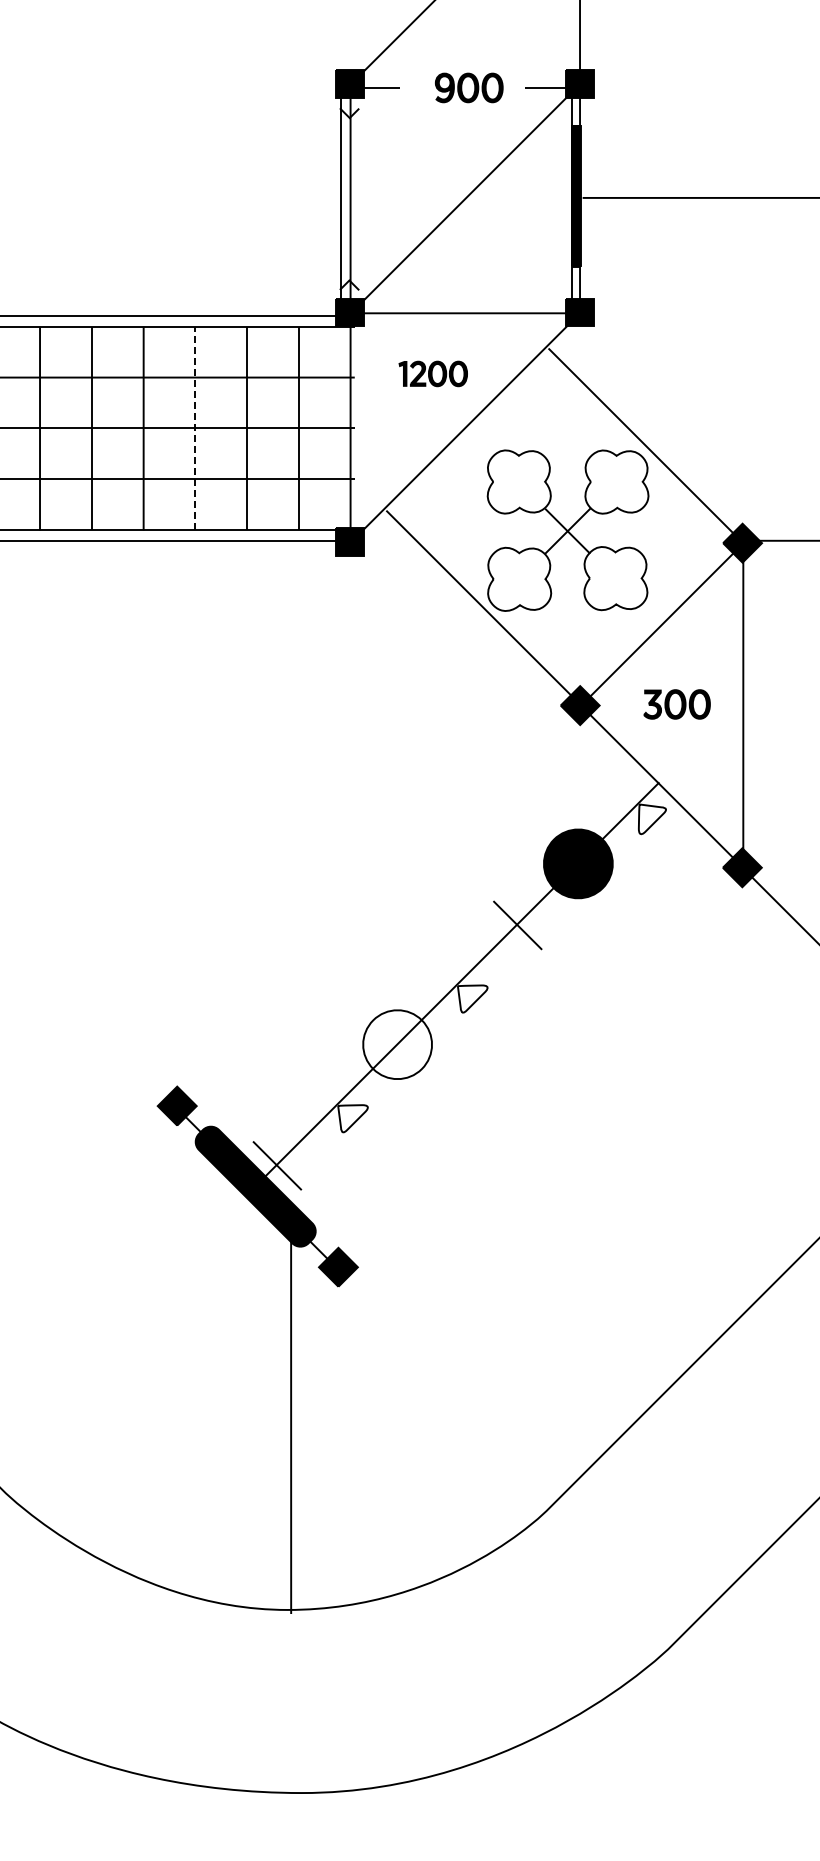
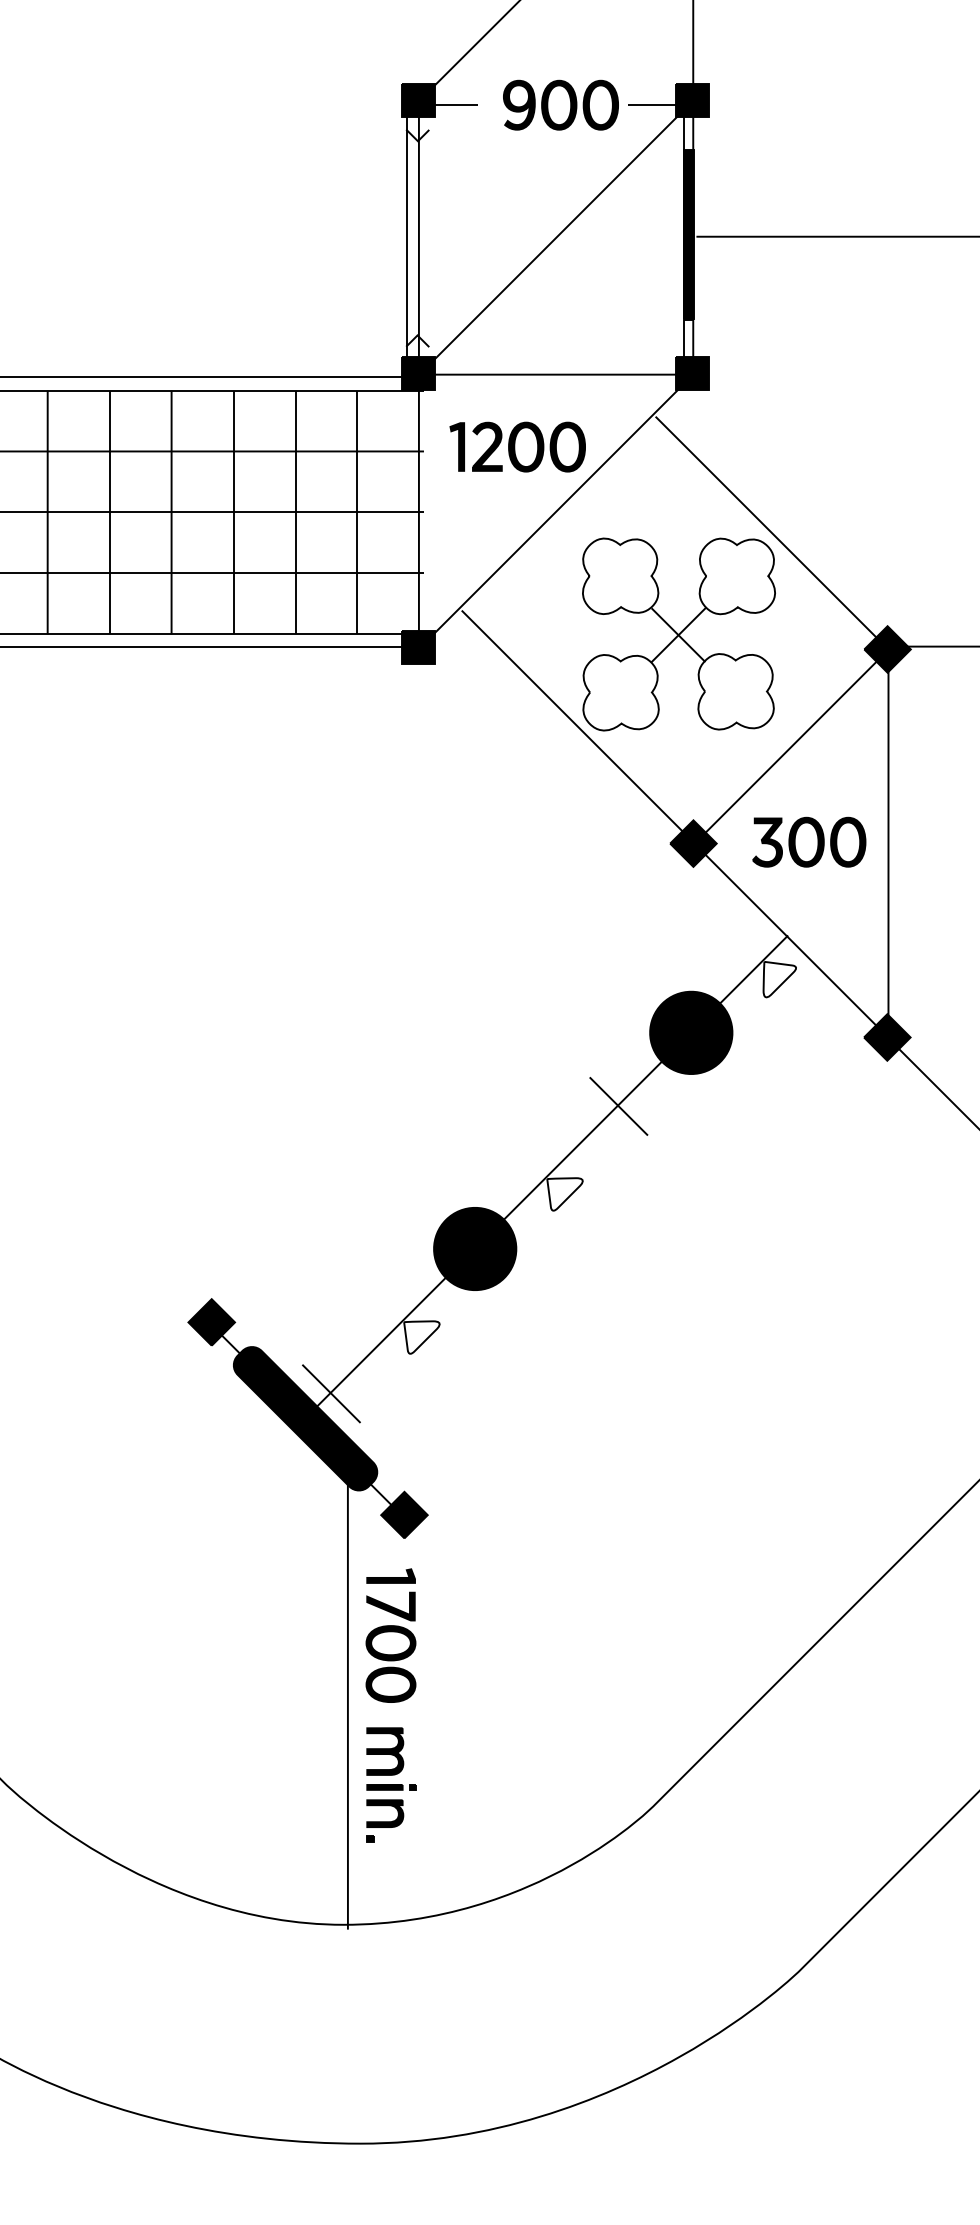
part: (468, 87) -> (559, 104), size x1.43
part: (433, 373) -> (518, 446), size x1.67
line: (195, 428) -> (233, 512), dashed -> solid
part: (676, 704) -> (808, 842), size x1.43
fill: (397, 1044) -> (475, 1248), added
part: (326, 1426) -> (390, 1705), added

